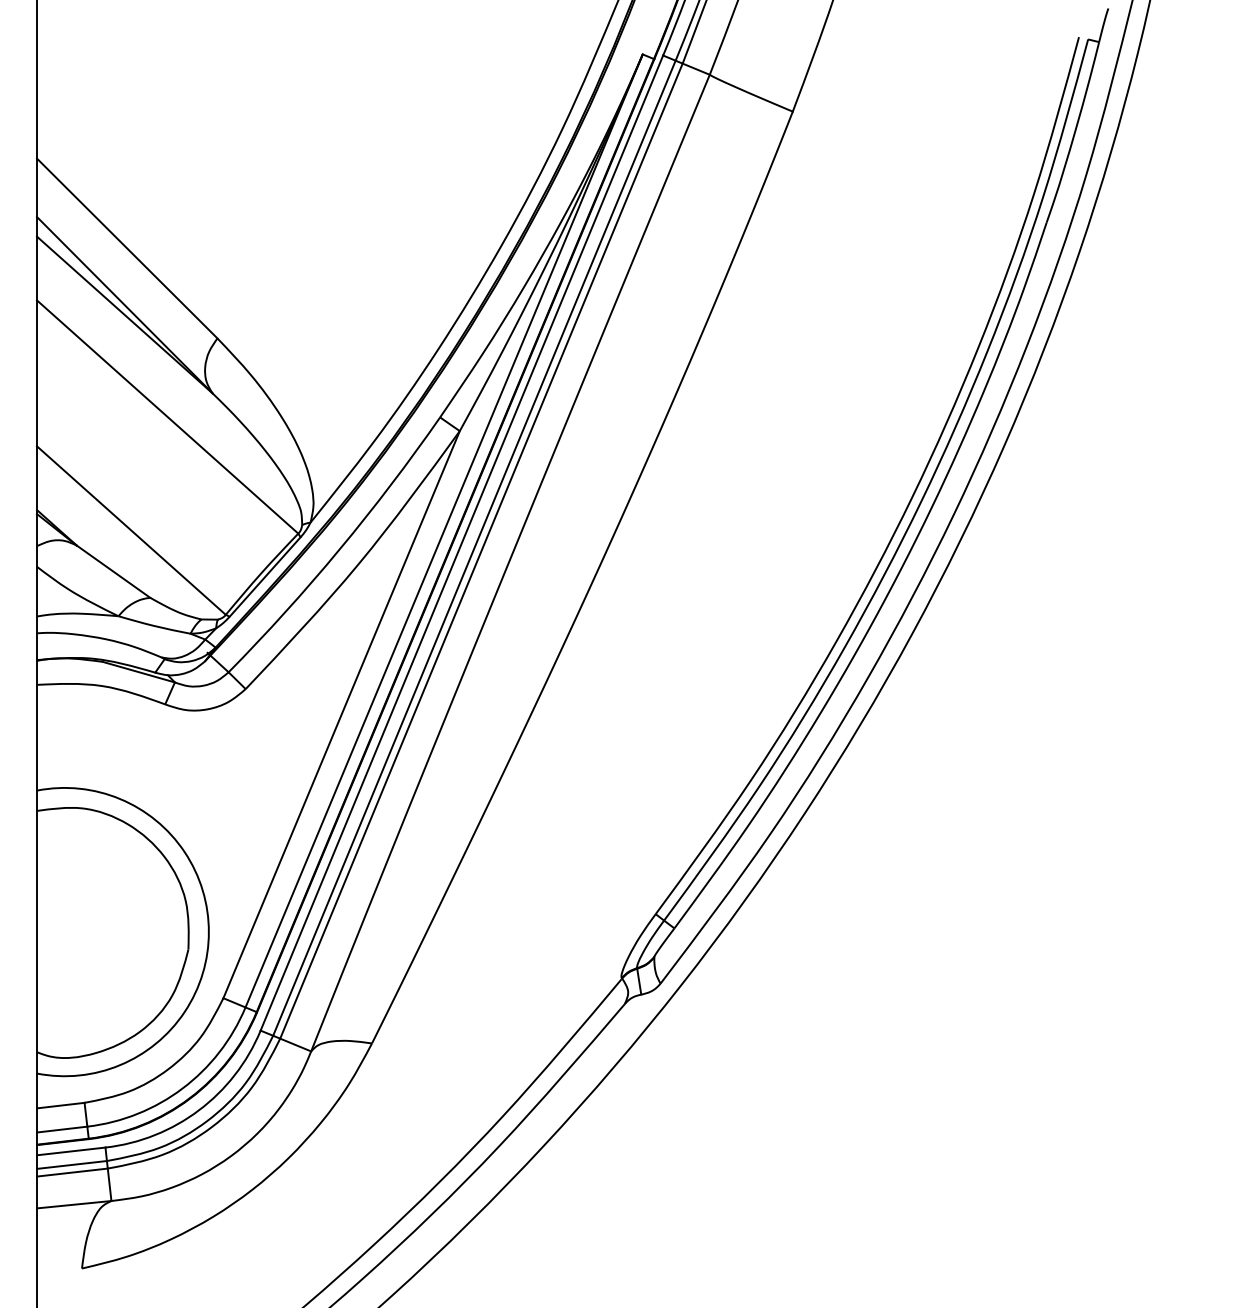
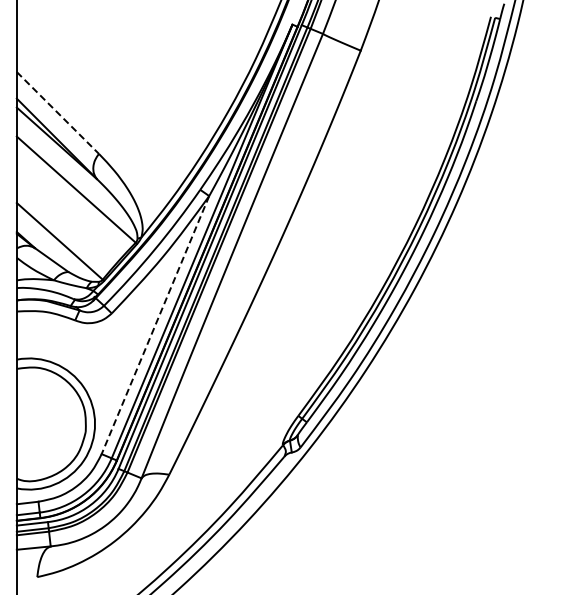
line: (126, 247) -> (57, 112), solid -> dashed
line: (341, 715) -> (155, 325), solid -> dashed

